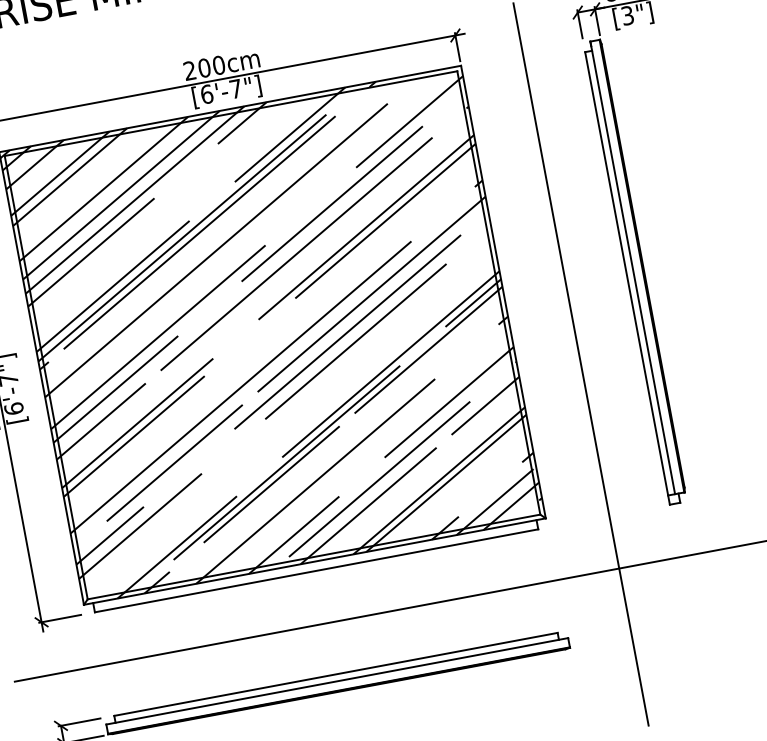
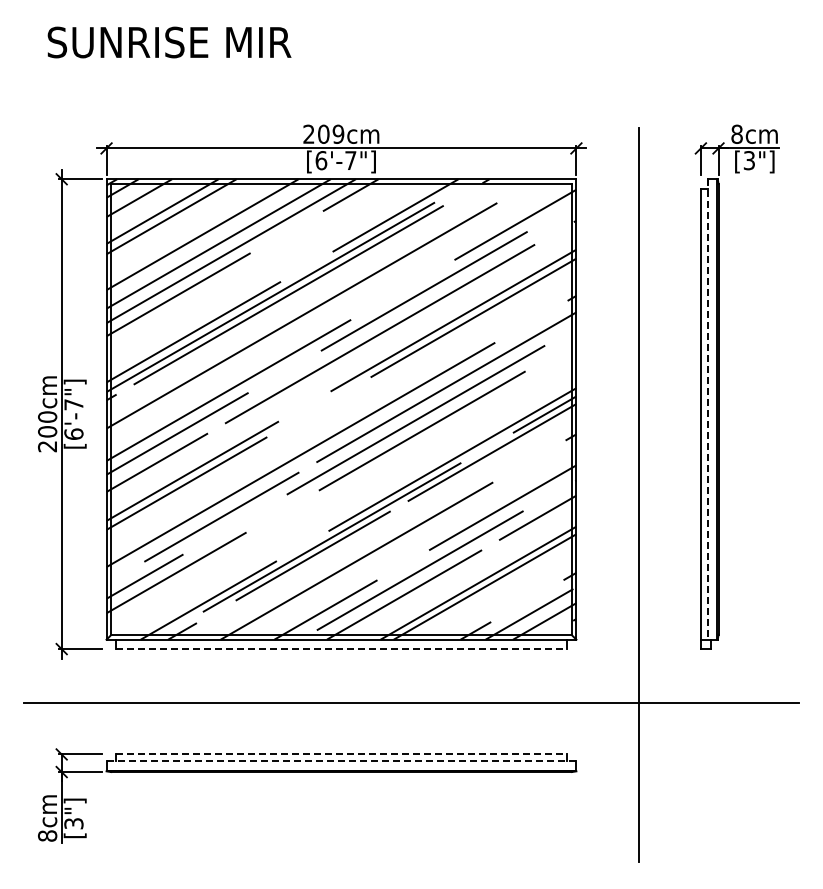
text: (219, 65) -> (338, 134), 200cm -> 209cm
line: (632, 267) -> (707, 409), solid -> dashed
line: (316, 571) -> (341, 649), solid -> dashed
line: (336, 674) -> (341, 754), solid -> dashed
line: (337, 681) -> (341, 761), solid -> dashed

